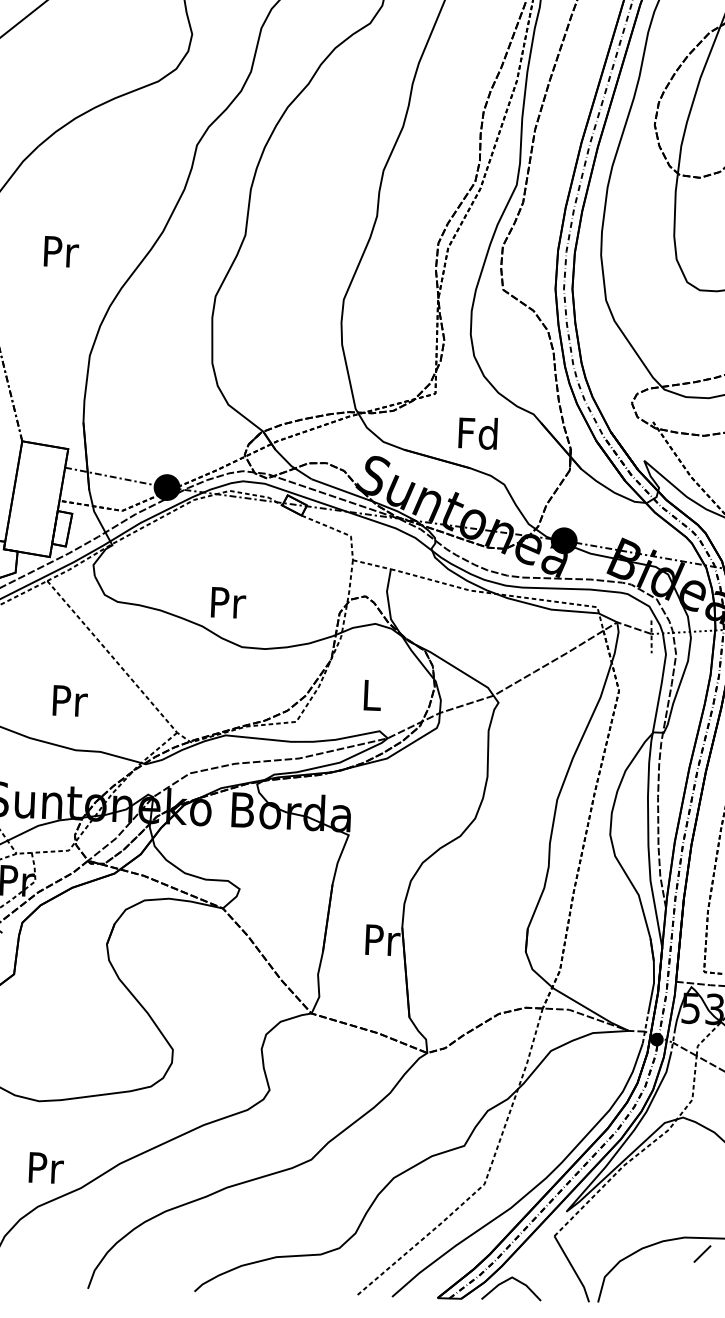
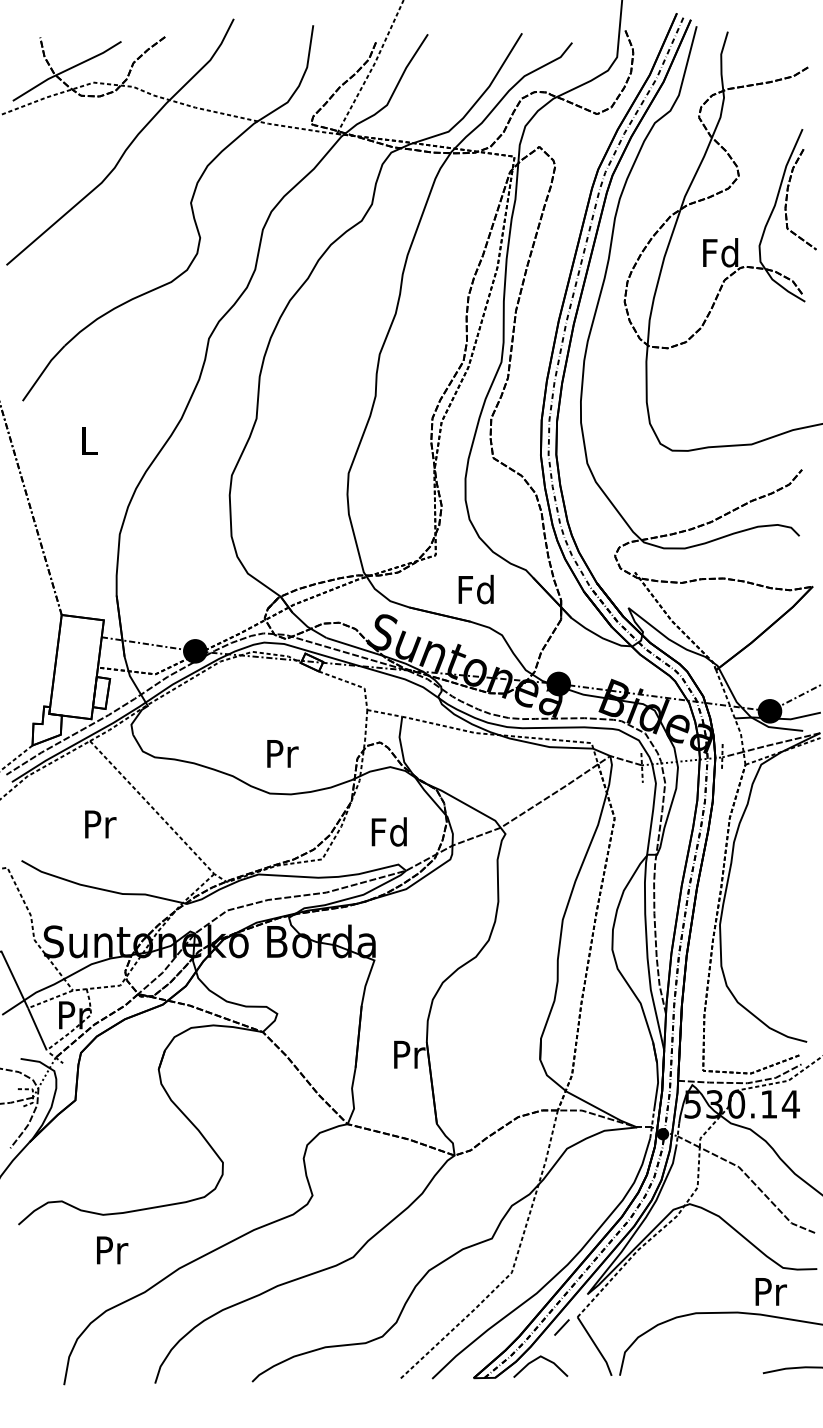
text: (61, 251) -> (89, 440), Pr -> L
text: (228, 602) -> (282, 753), moved
text: (370, 694) -> (388, 831), L -> Fd
text: (70, 701) -> (100, 824), moved
text: (46, 1168) -> (112, 1250), moved
line: (701, 1253) -> (561, 1327), moved

